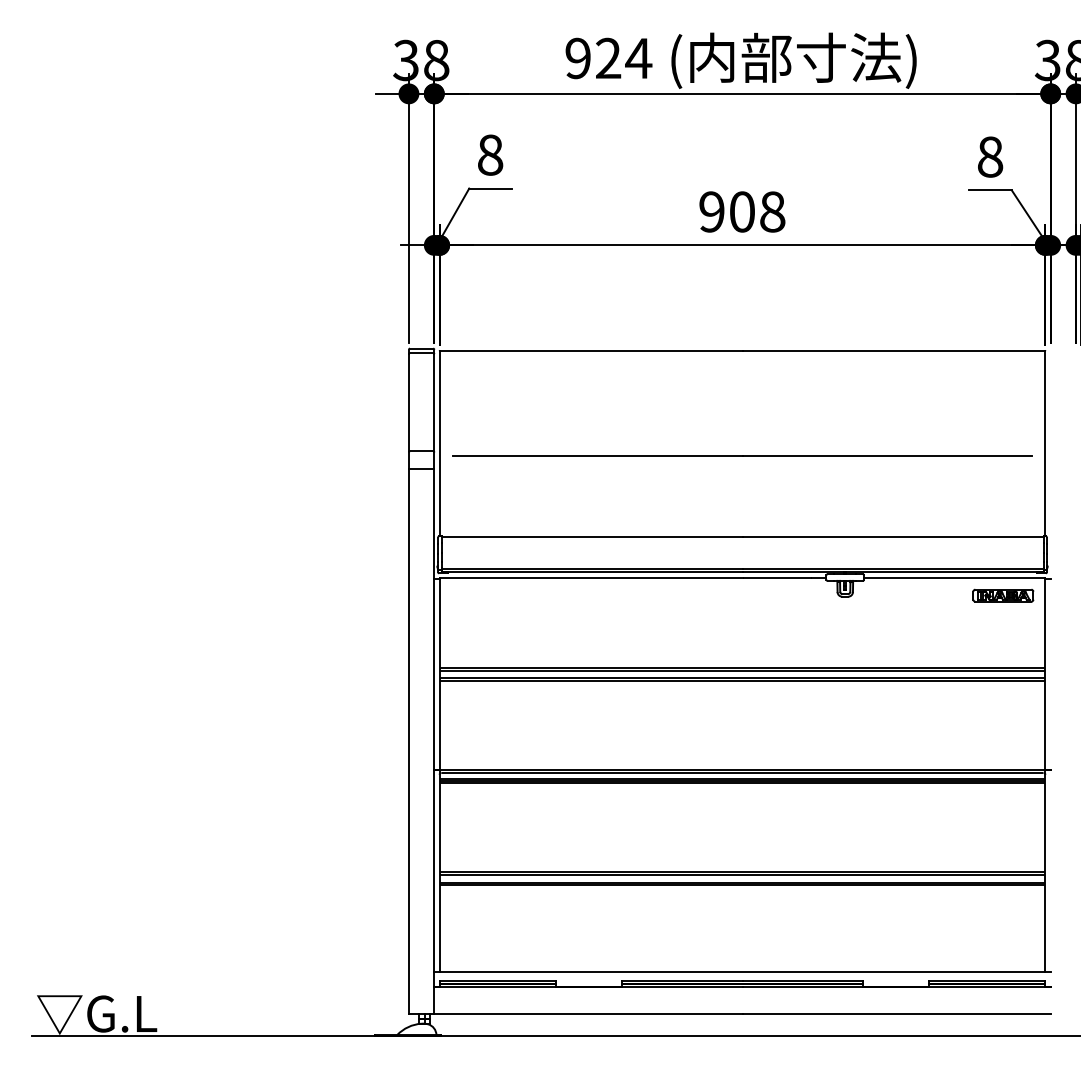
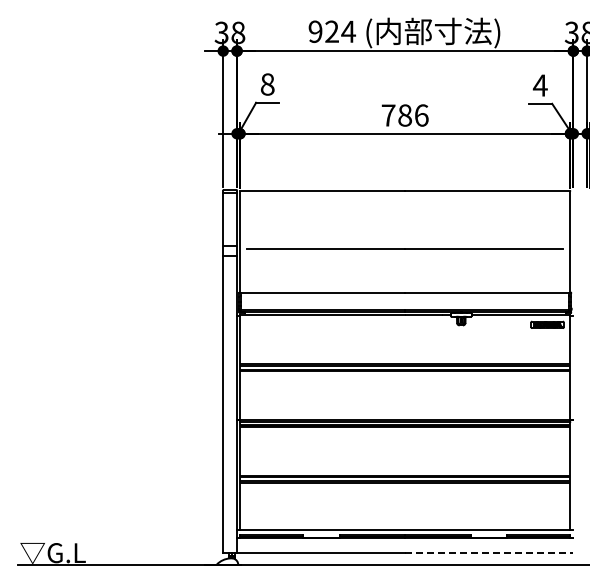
text: (988, 156) -> (539, 85), 8 -> 4
text: (741, 211) -> (404, 115), 908 -> 786
line: (896, 1012) -> (489, 552), solid -> dashed

